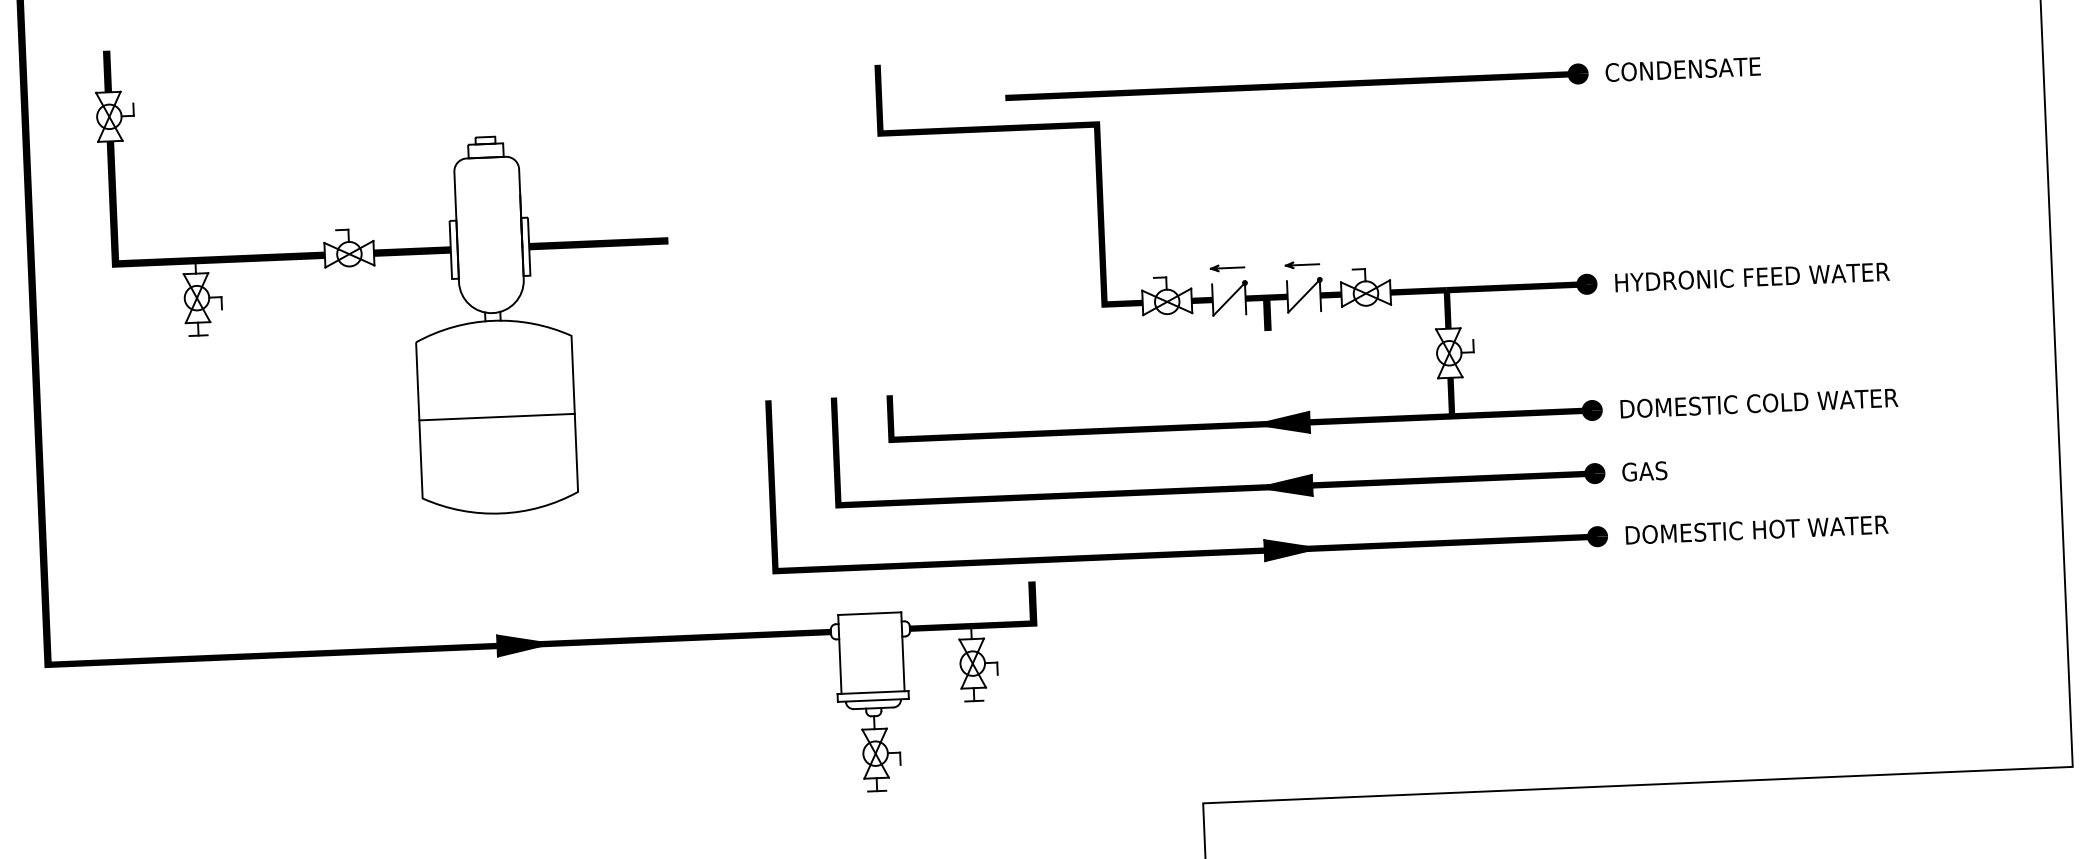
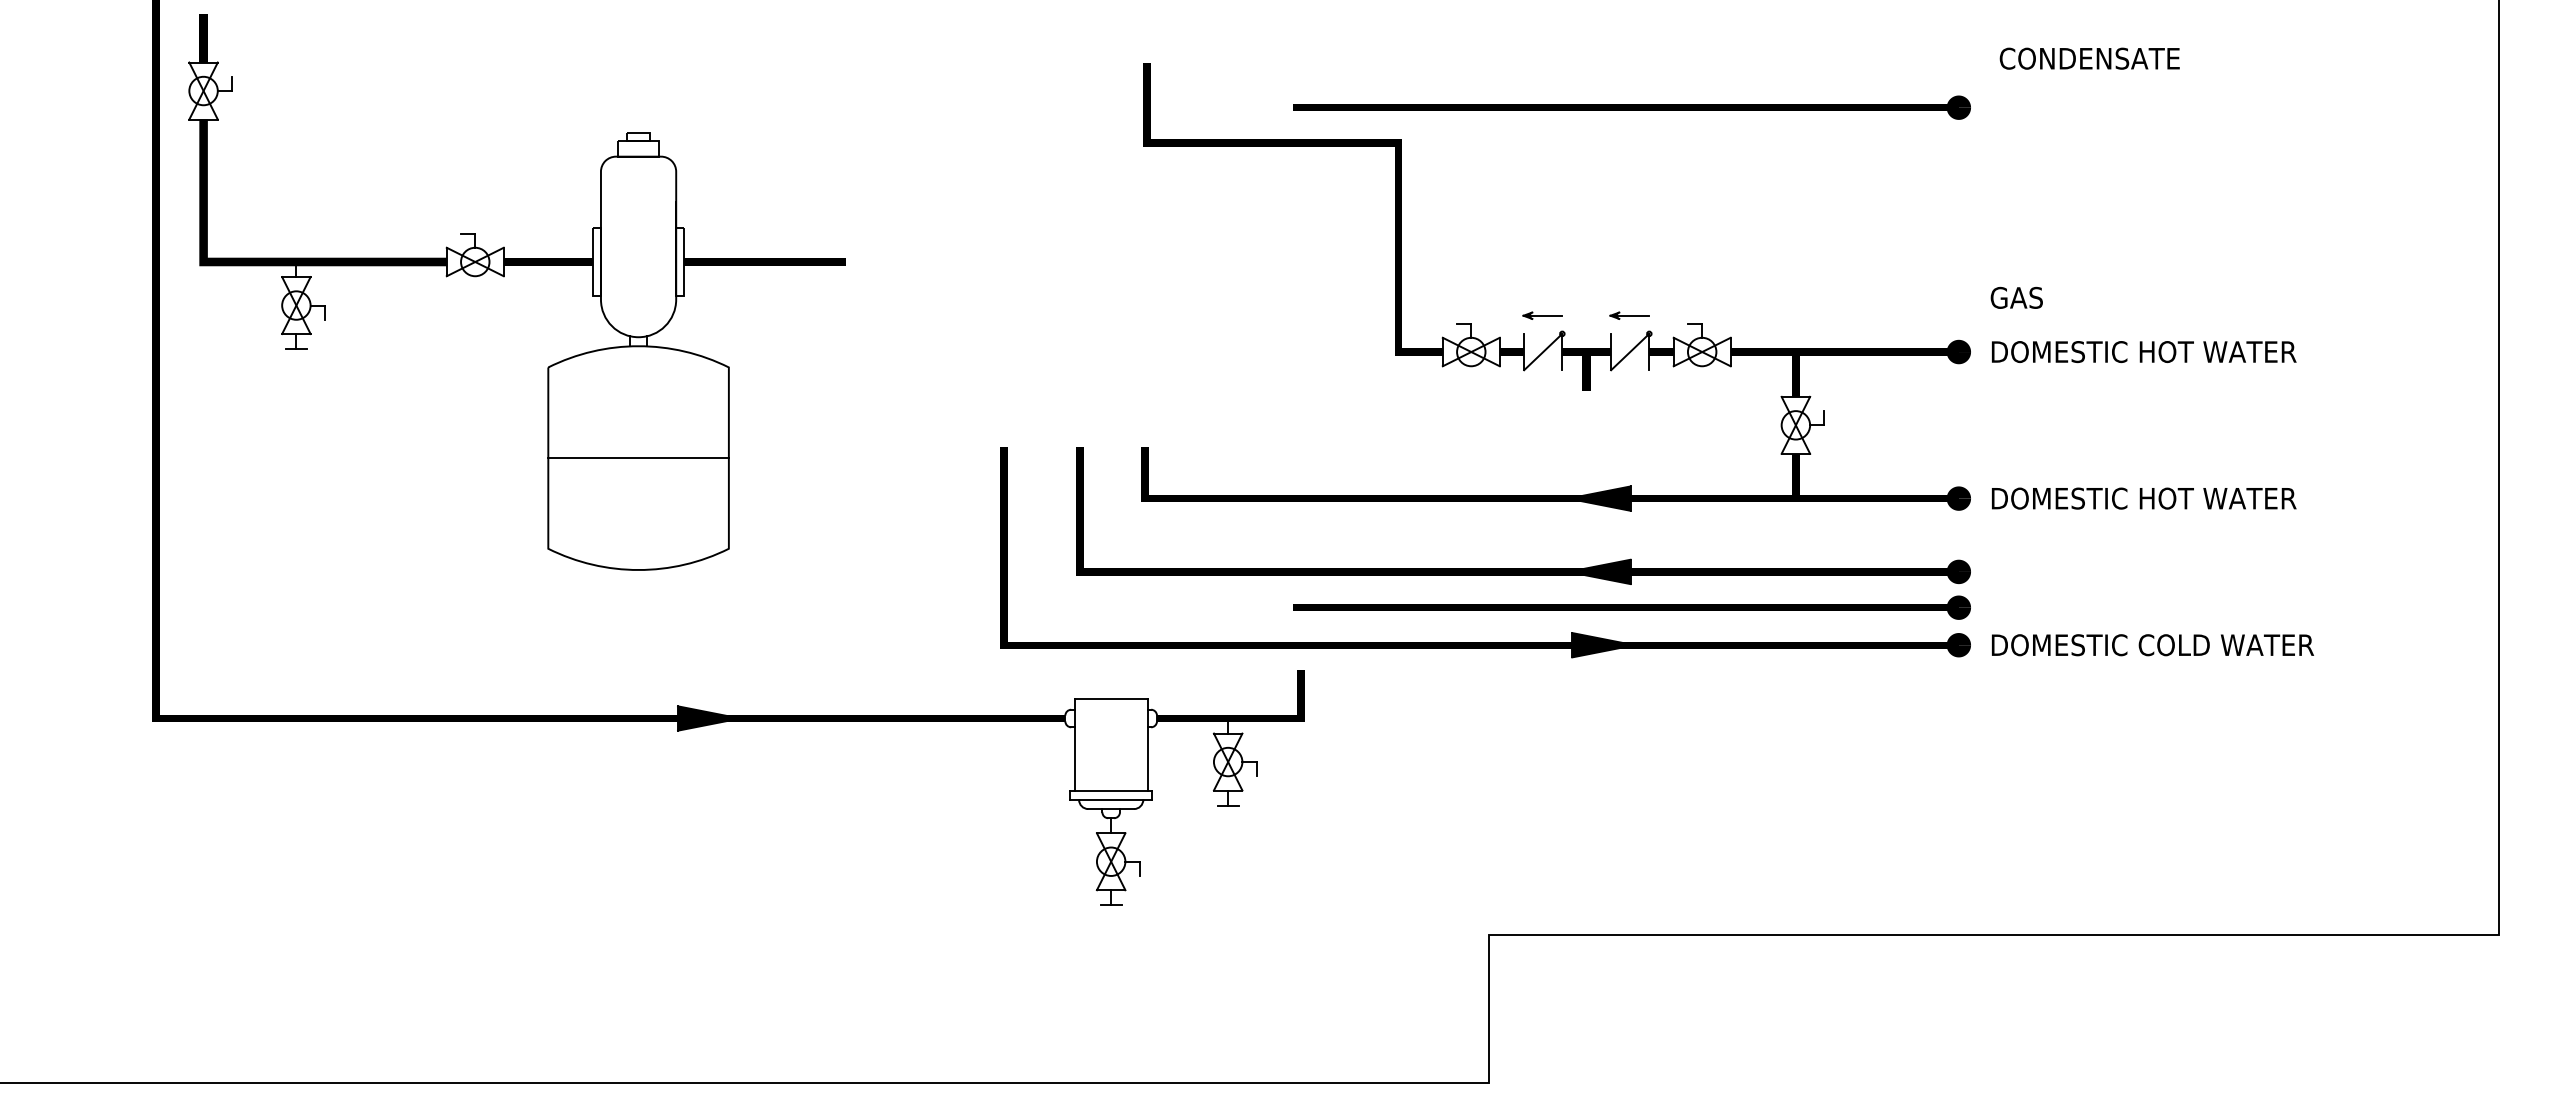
text: (1682, 69) -> (2089, 58), moved
part: (375, 266) -> (504, 277), moved
text: (1753, 277) -> (2152, 352), HYDRONIC FEED WATER -> DOMESTIC HOT WATER
text: (1821, 400) -> (2225, 498), DOMESTIC COLD WATER -> DOMESTIC HOT WATER
text: (1644, 471) -> (2016, 297), moved
part: (1314, 516) -> (1631, 607), added
text: (1827, 527) -> (2226, 645), DOMESTIC HOT WATER -> DOMESTIC COLD WATER

